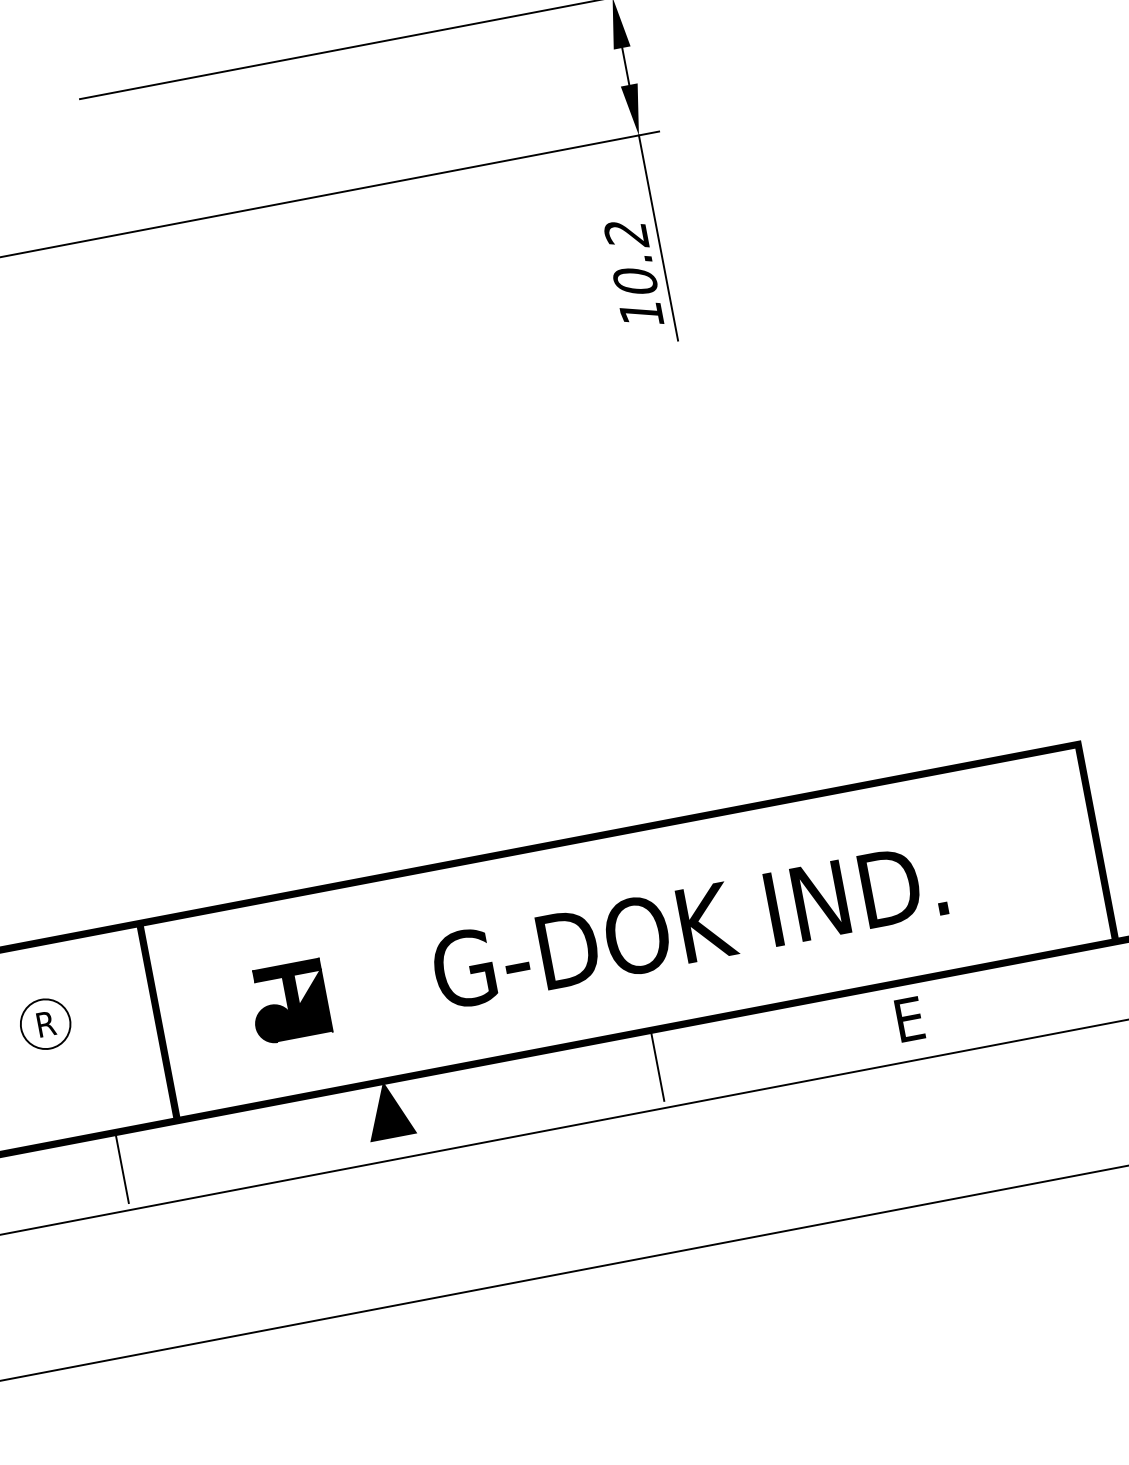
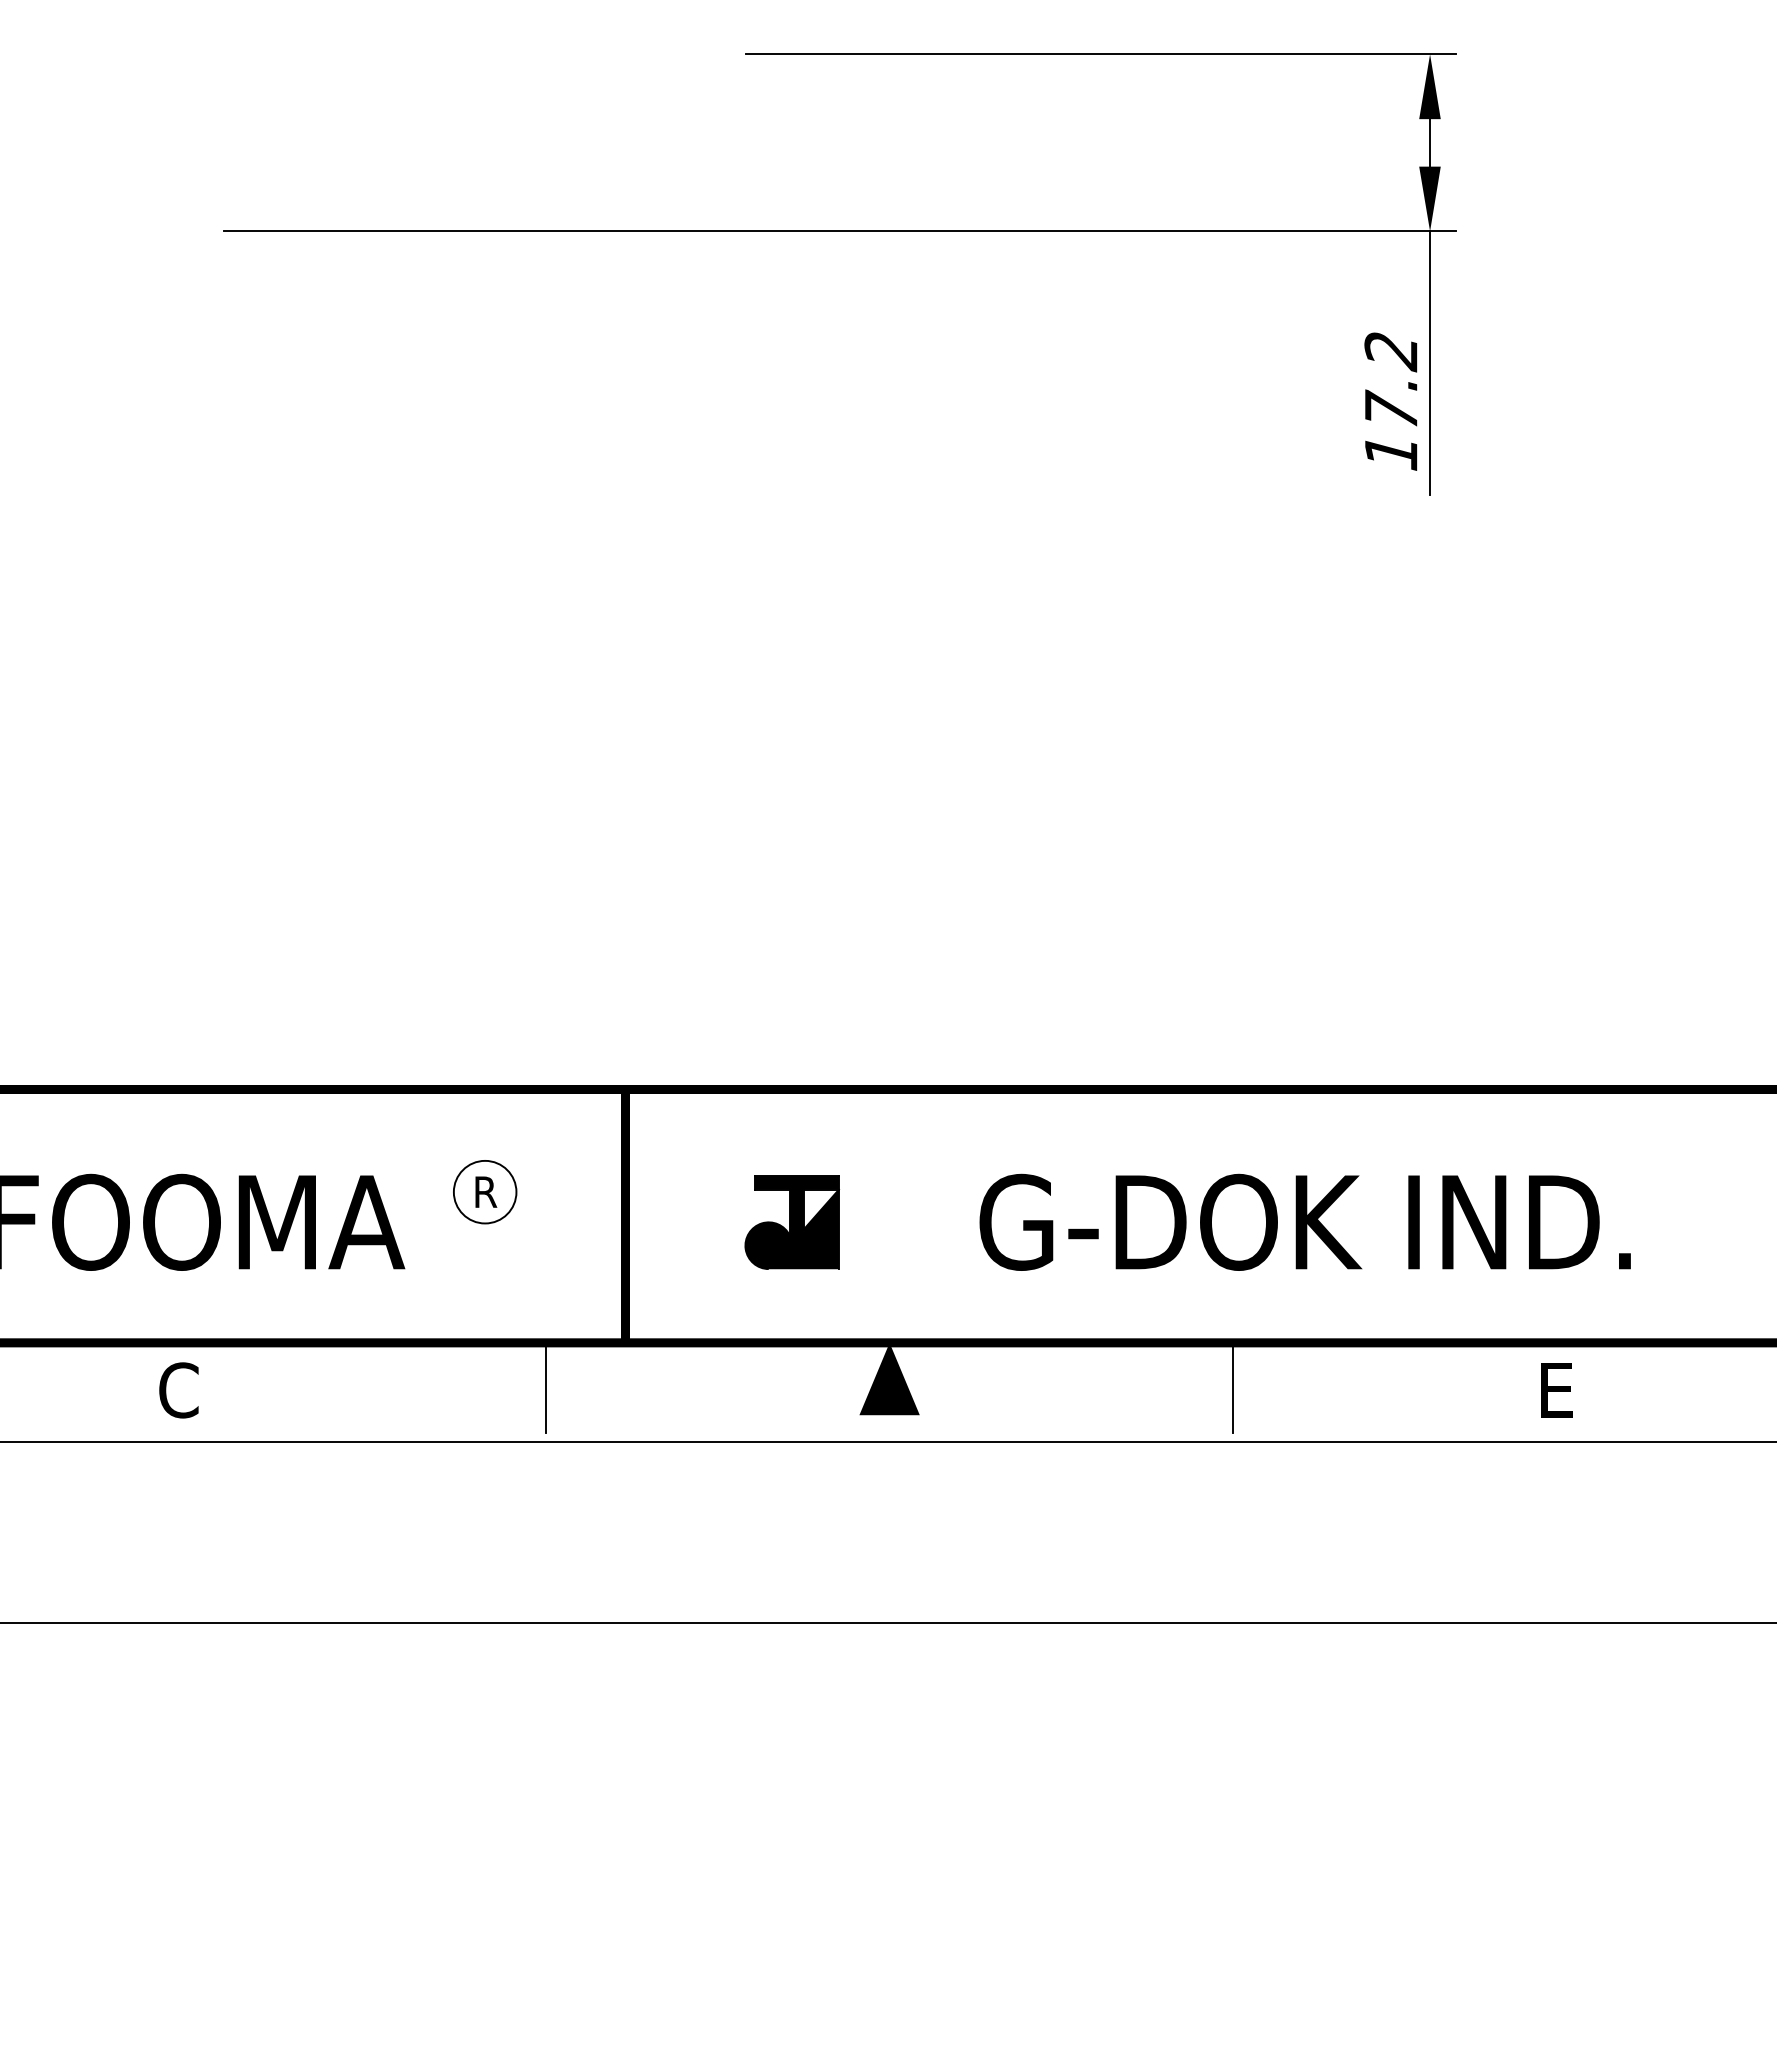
text: (635, 279) -> (1391, 409), 10.2 -> 17.2

